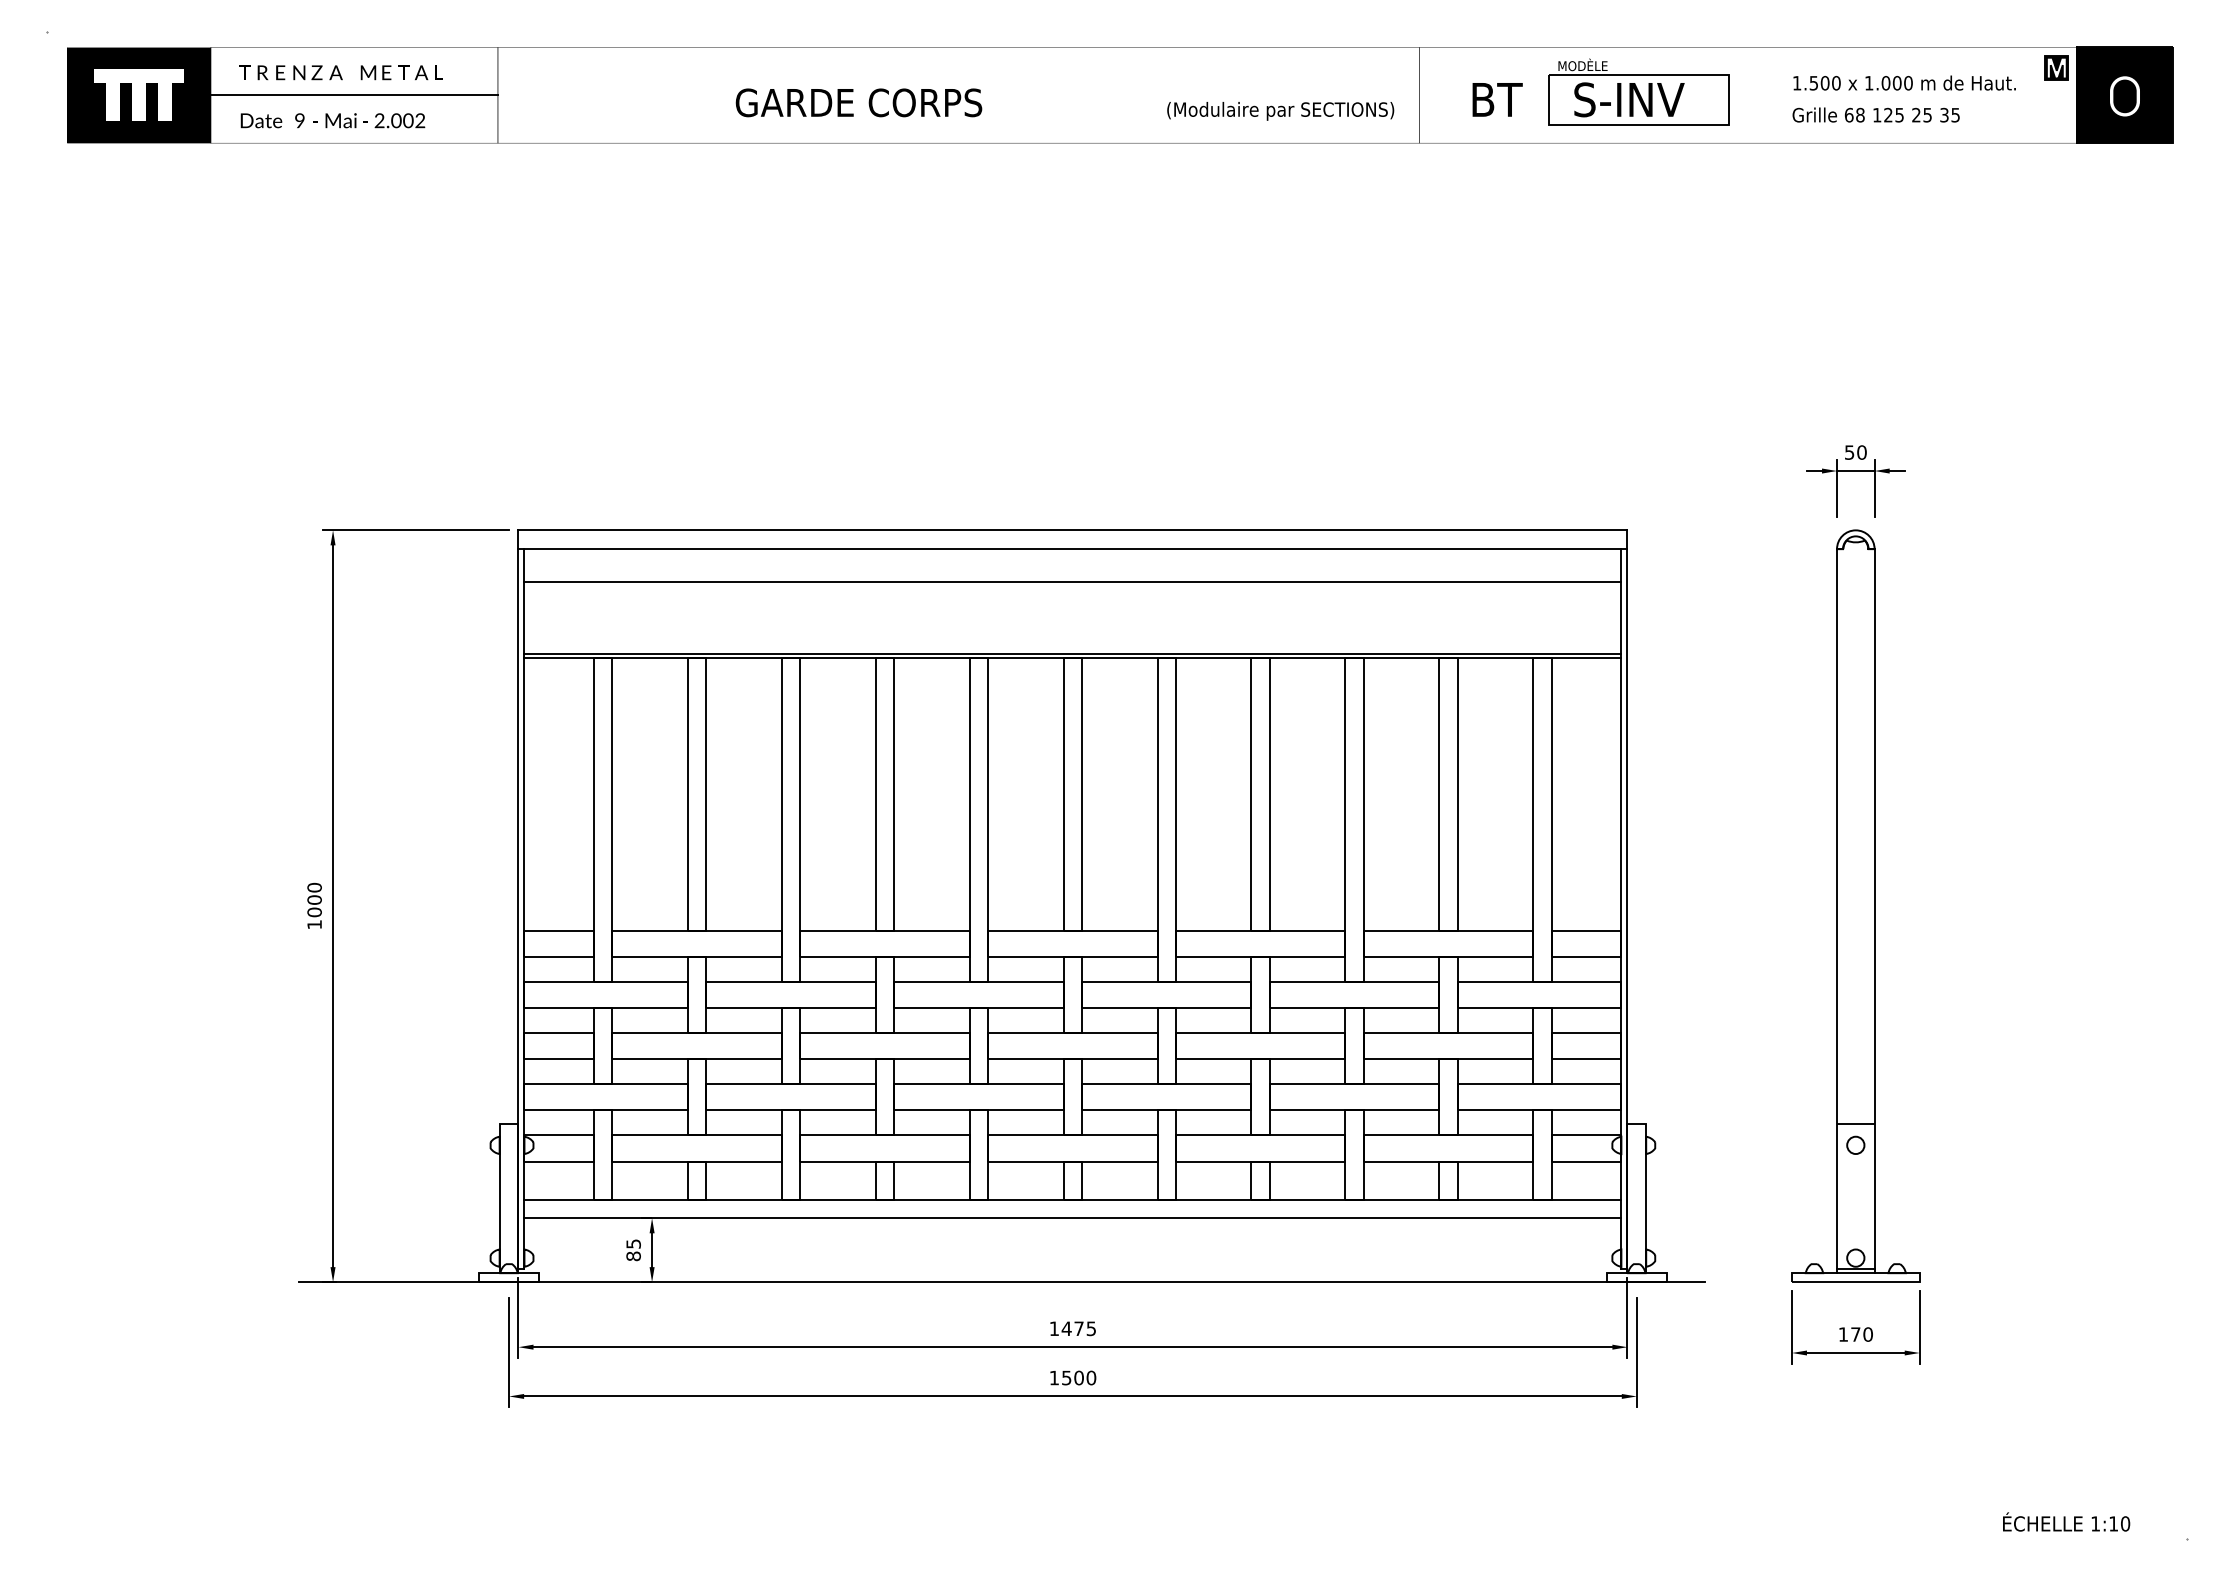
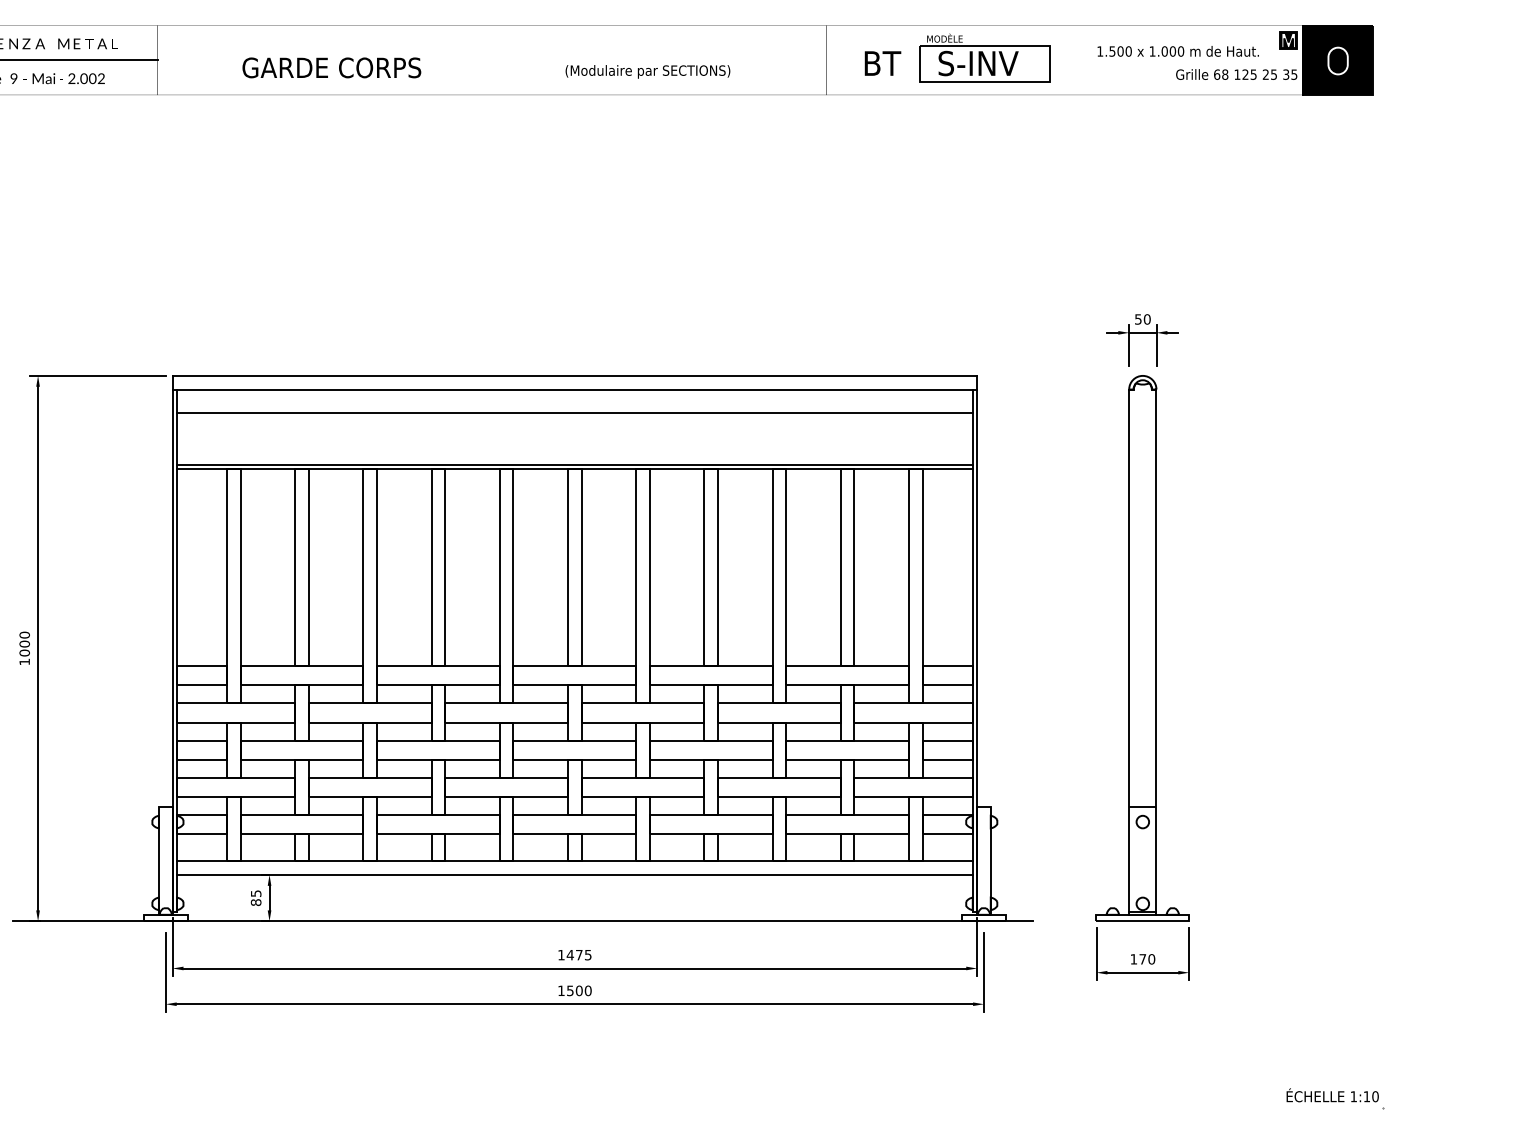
text: (858, 102) -> (331, 67), moved
text: (1280, 111) -> (647, 71), moved
text: (1875, 114) -> (1236, 74), moved
text: (2066, 1521) -> (1332, 1094), moved

